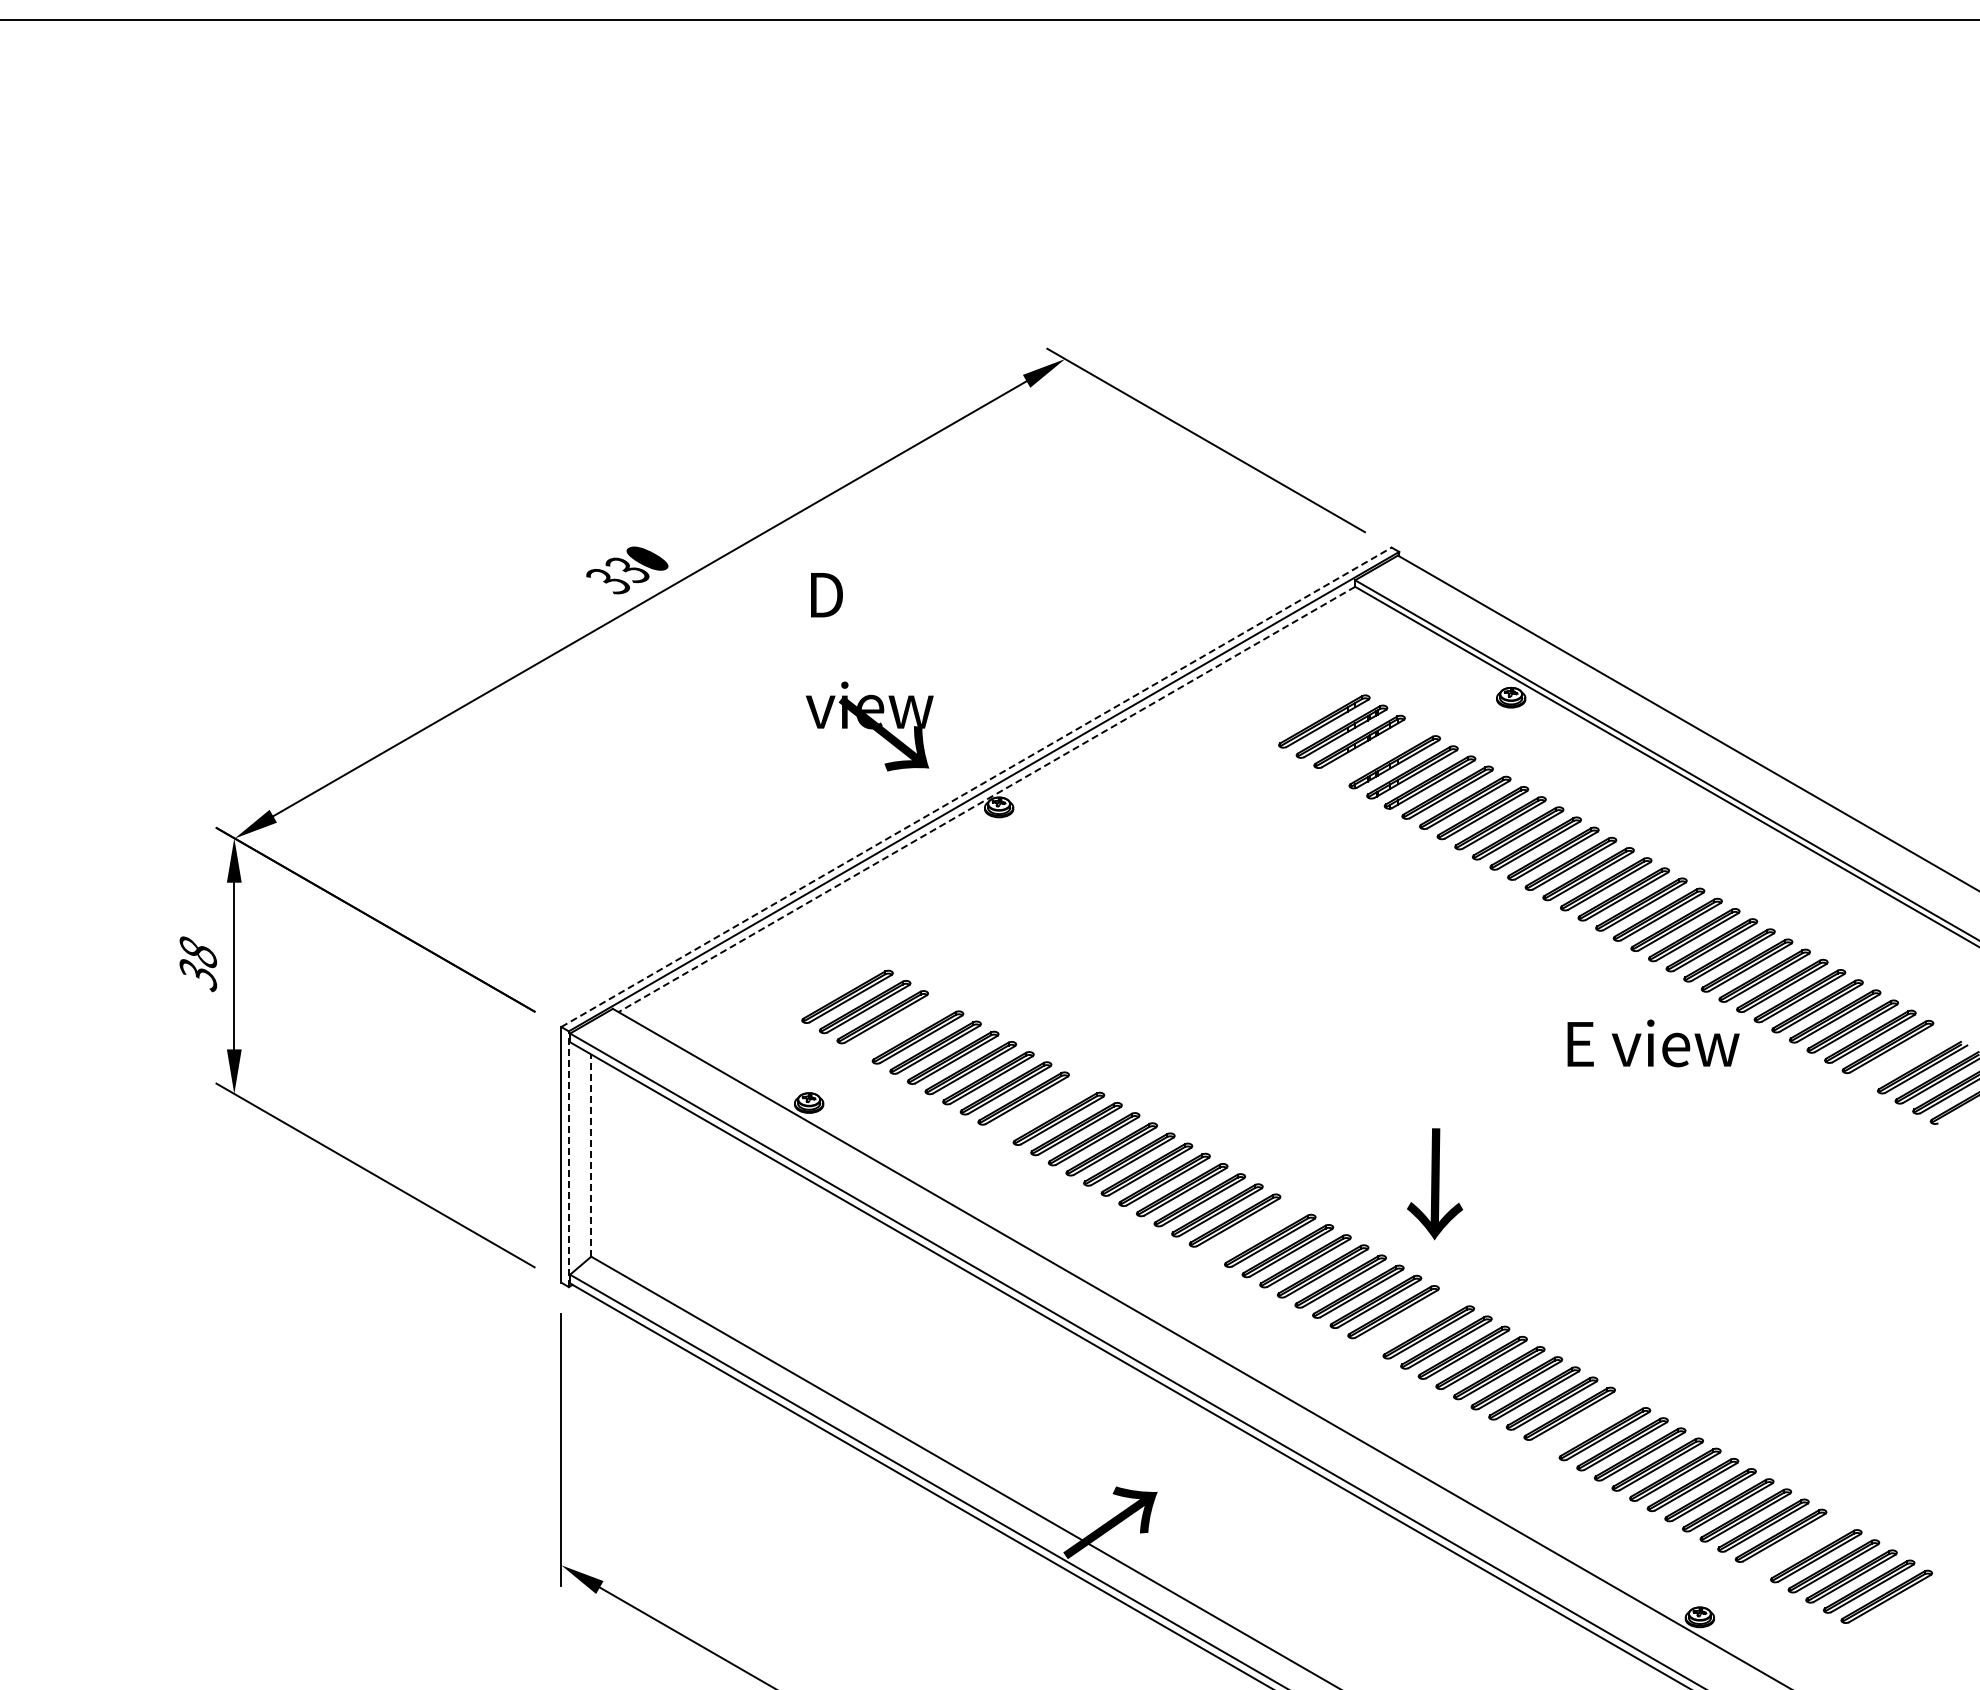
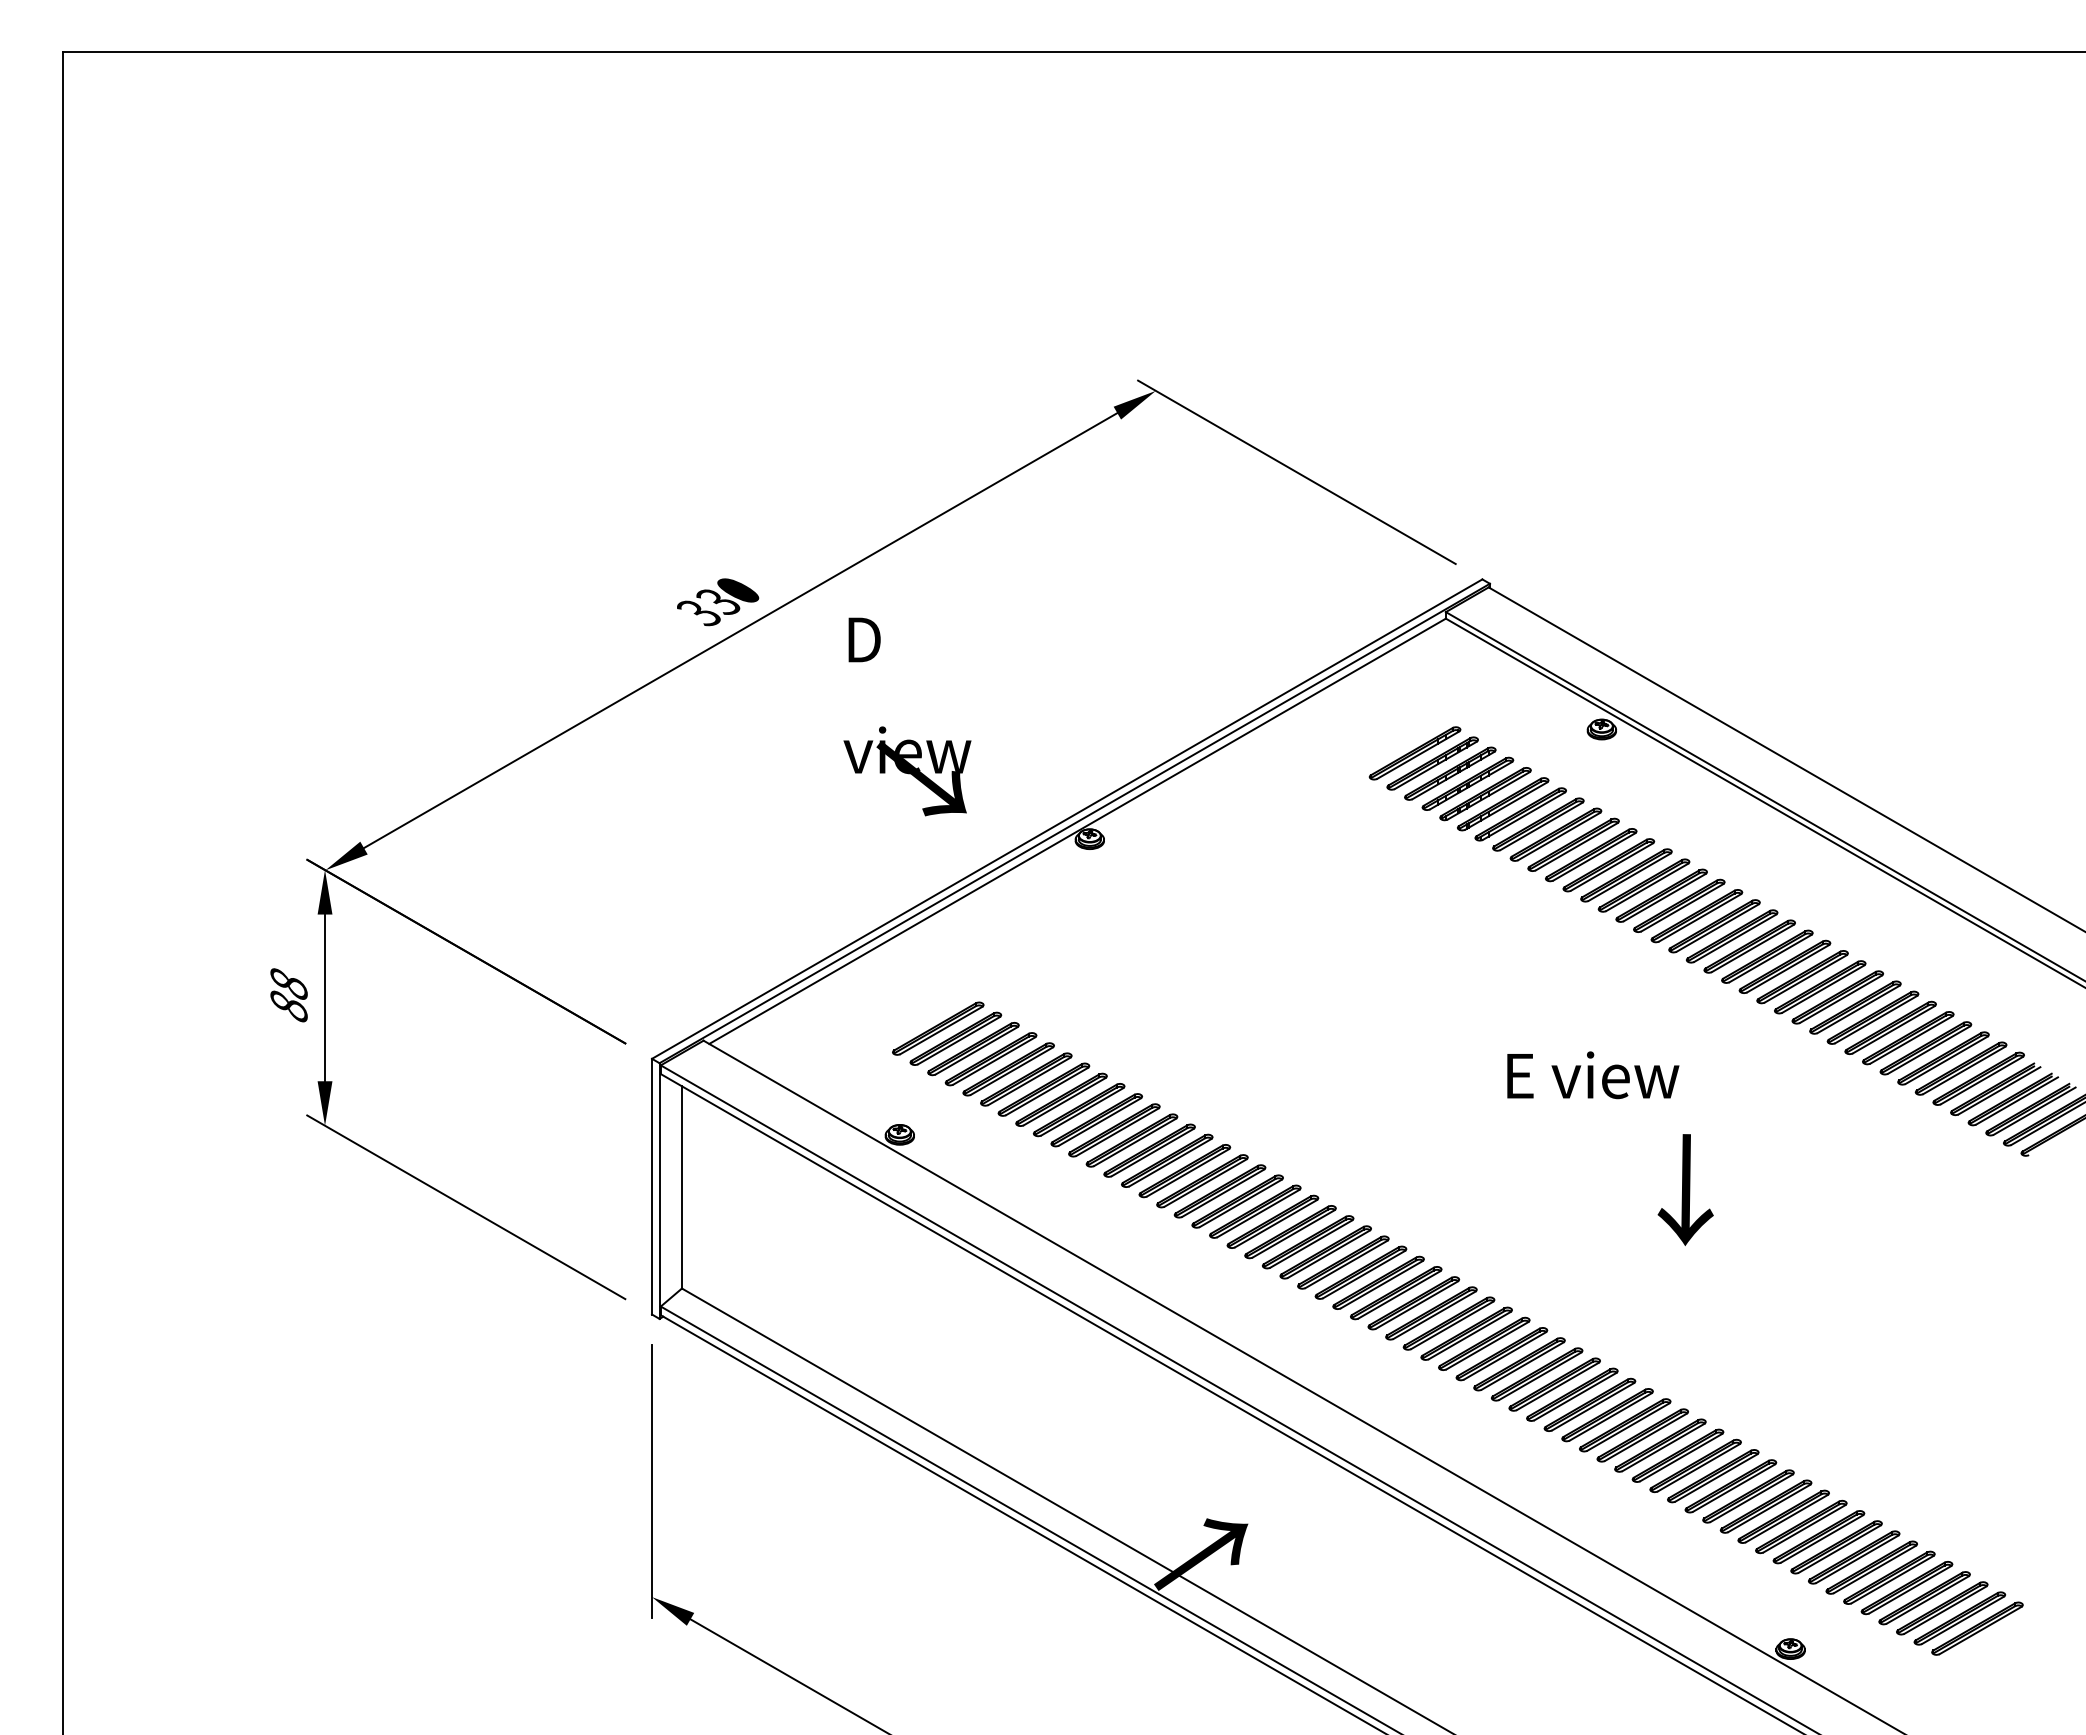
text: (869, 671) -> (907, 716), moved
part: (1376, 751) -> (1467, 783), added
line: (976, 786) -> (1067, 818), dashed -> solid
line: (986, 799) -> (1077, 831), dashed -> solid
text: (197, 974) -> (288, 1006), 38 -> 88
part: (899, 1027) -> (990, 1059), added
text: (1653, 1043) -> (1593, 1075), moved
part: (1904, 1057) -> (1995, 1089), added
part: (1040, 1108) -> (1131, 1140), added
line: (591, 1154) -> (682, 1186), dashed -> solid
line: (568, 1159) -> (659, 1191), dashed -> solid
text: (1434, 1183) -> (1685, 1189), moved
part: (1252, 1230) -> (1343, 1262), added
part: (1410, 1322) -> (1501, 1354), added
part: (1586, 1423) -> (1677, 1455), added
part: (1798, 1545) -> (1889, 1577), added

